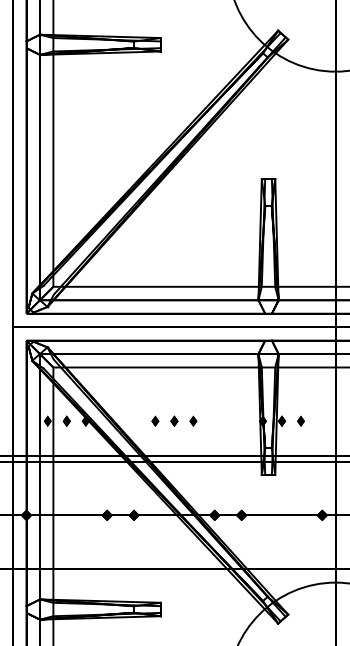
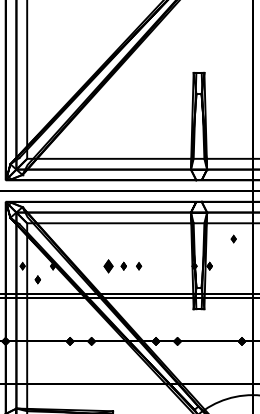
part: (66, 420) -> (37, 279), moved
part: (155, 420) -> (108, 265), size x1.6
part: (300, 420) -> (233, 238), moved

